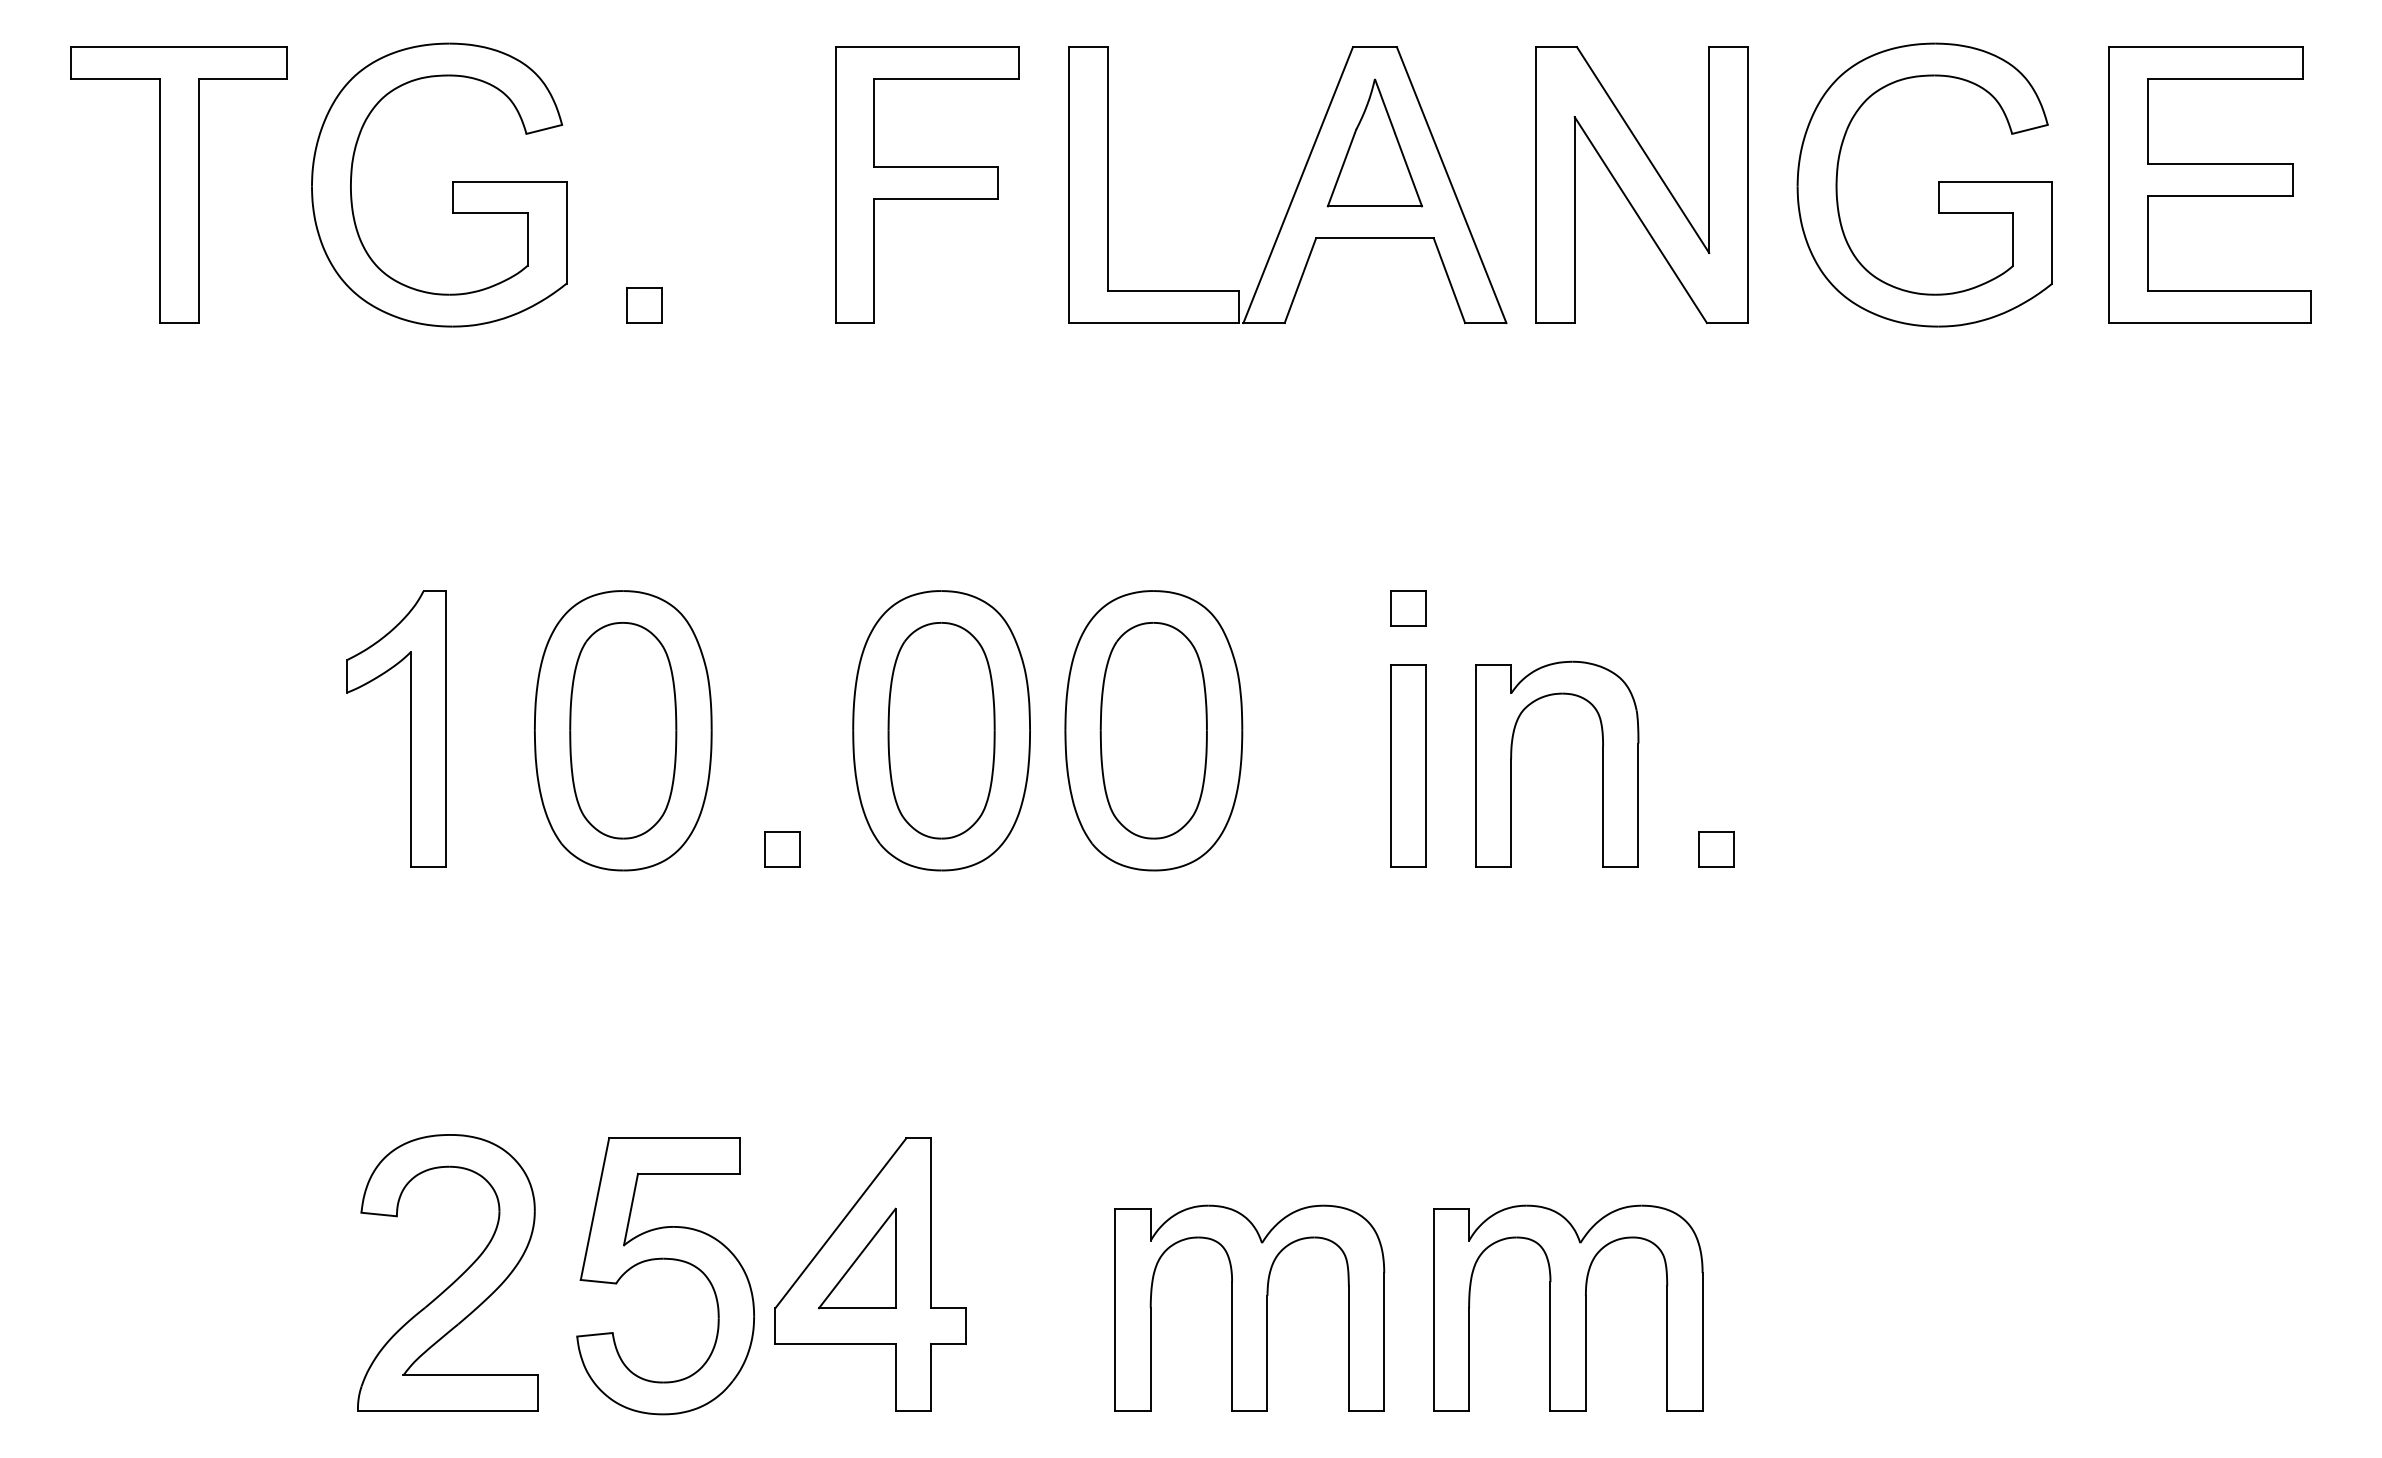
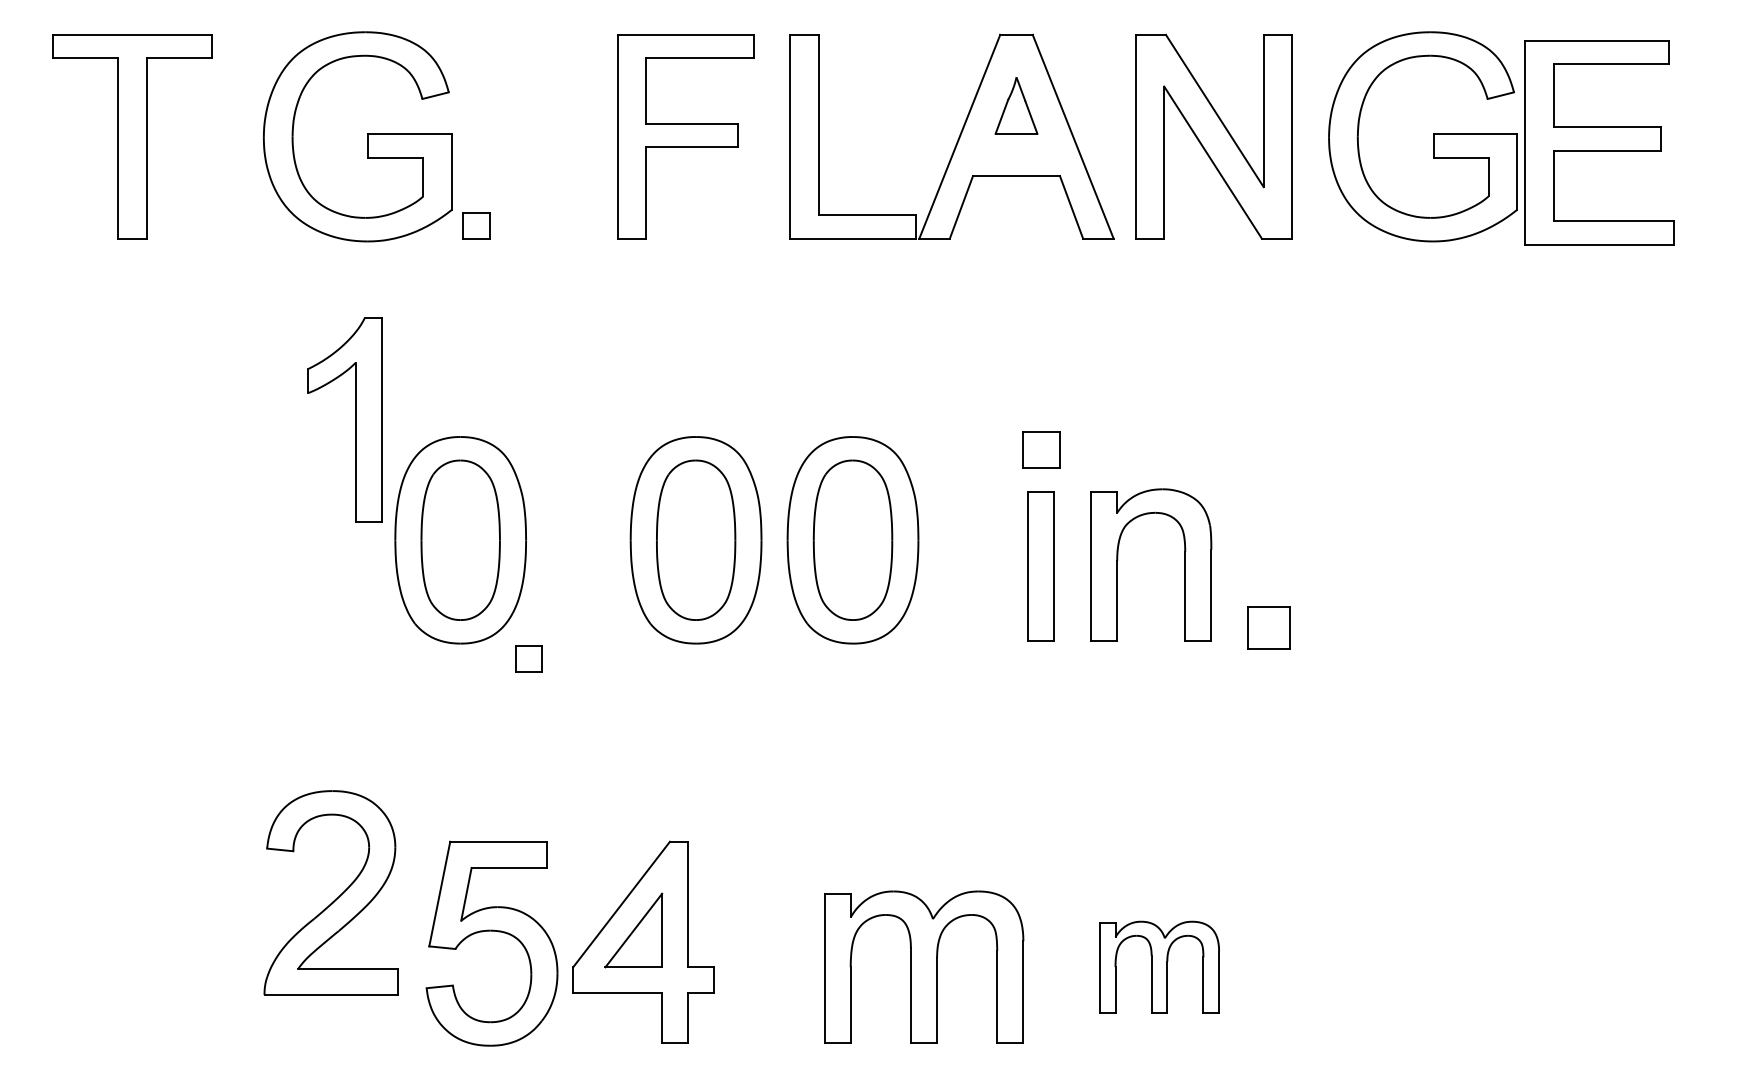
part: (1374, 142) -> (1016, 105), size x0.6
part: (452, 184) -> (367, 136), moved
part: (2209, 184) -> (1599, 142), moved
part: (1408, 608) -> (1041, 449), size x1.4
part: (410, 728) -> (355, 419), moved
part: (782, 849) -> (528, 659), moved
part: (1716, 849) -> (1269, 628), size x1.6
part: (455, 1279) -> (336, 897), moved
part: (1568, 1307) -> (1159, 966), size x0.6

